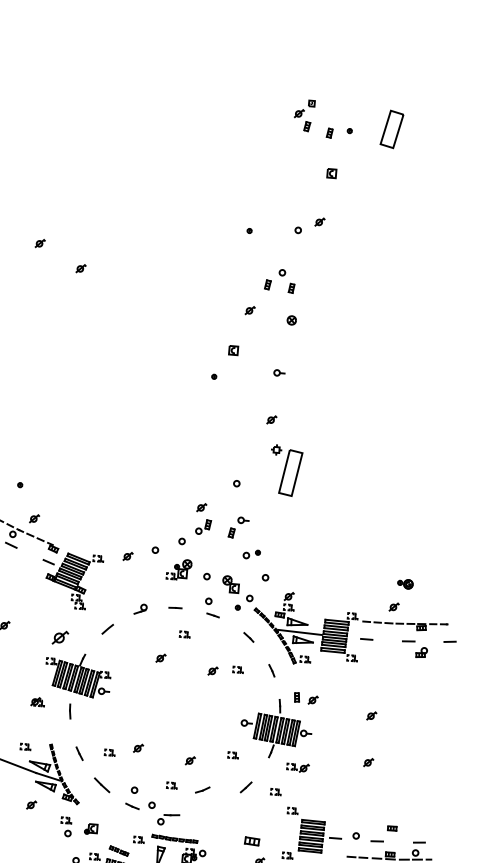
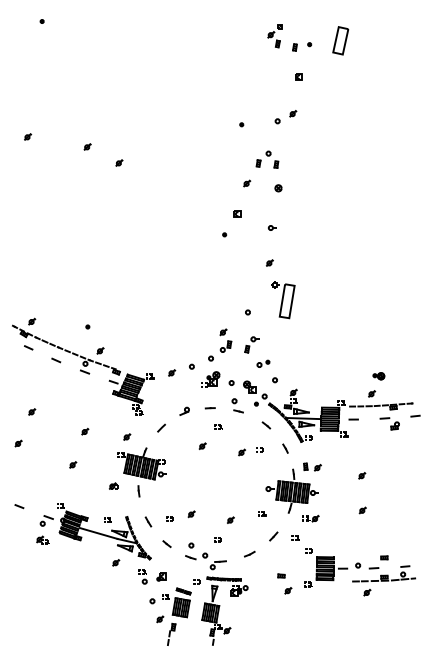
part: (61, 636) -> (127, 436), size x0.62
part: (101, 786) -> (166, 544), size x0.62
part: (202, 789) -> (249, 553), moved
part: (252, 840) -> (281, 575), size x0.62

